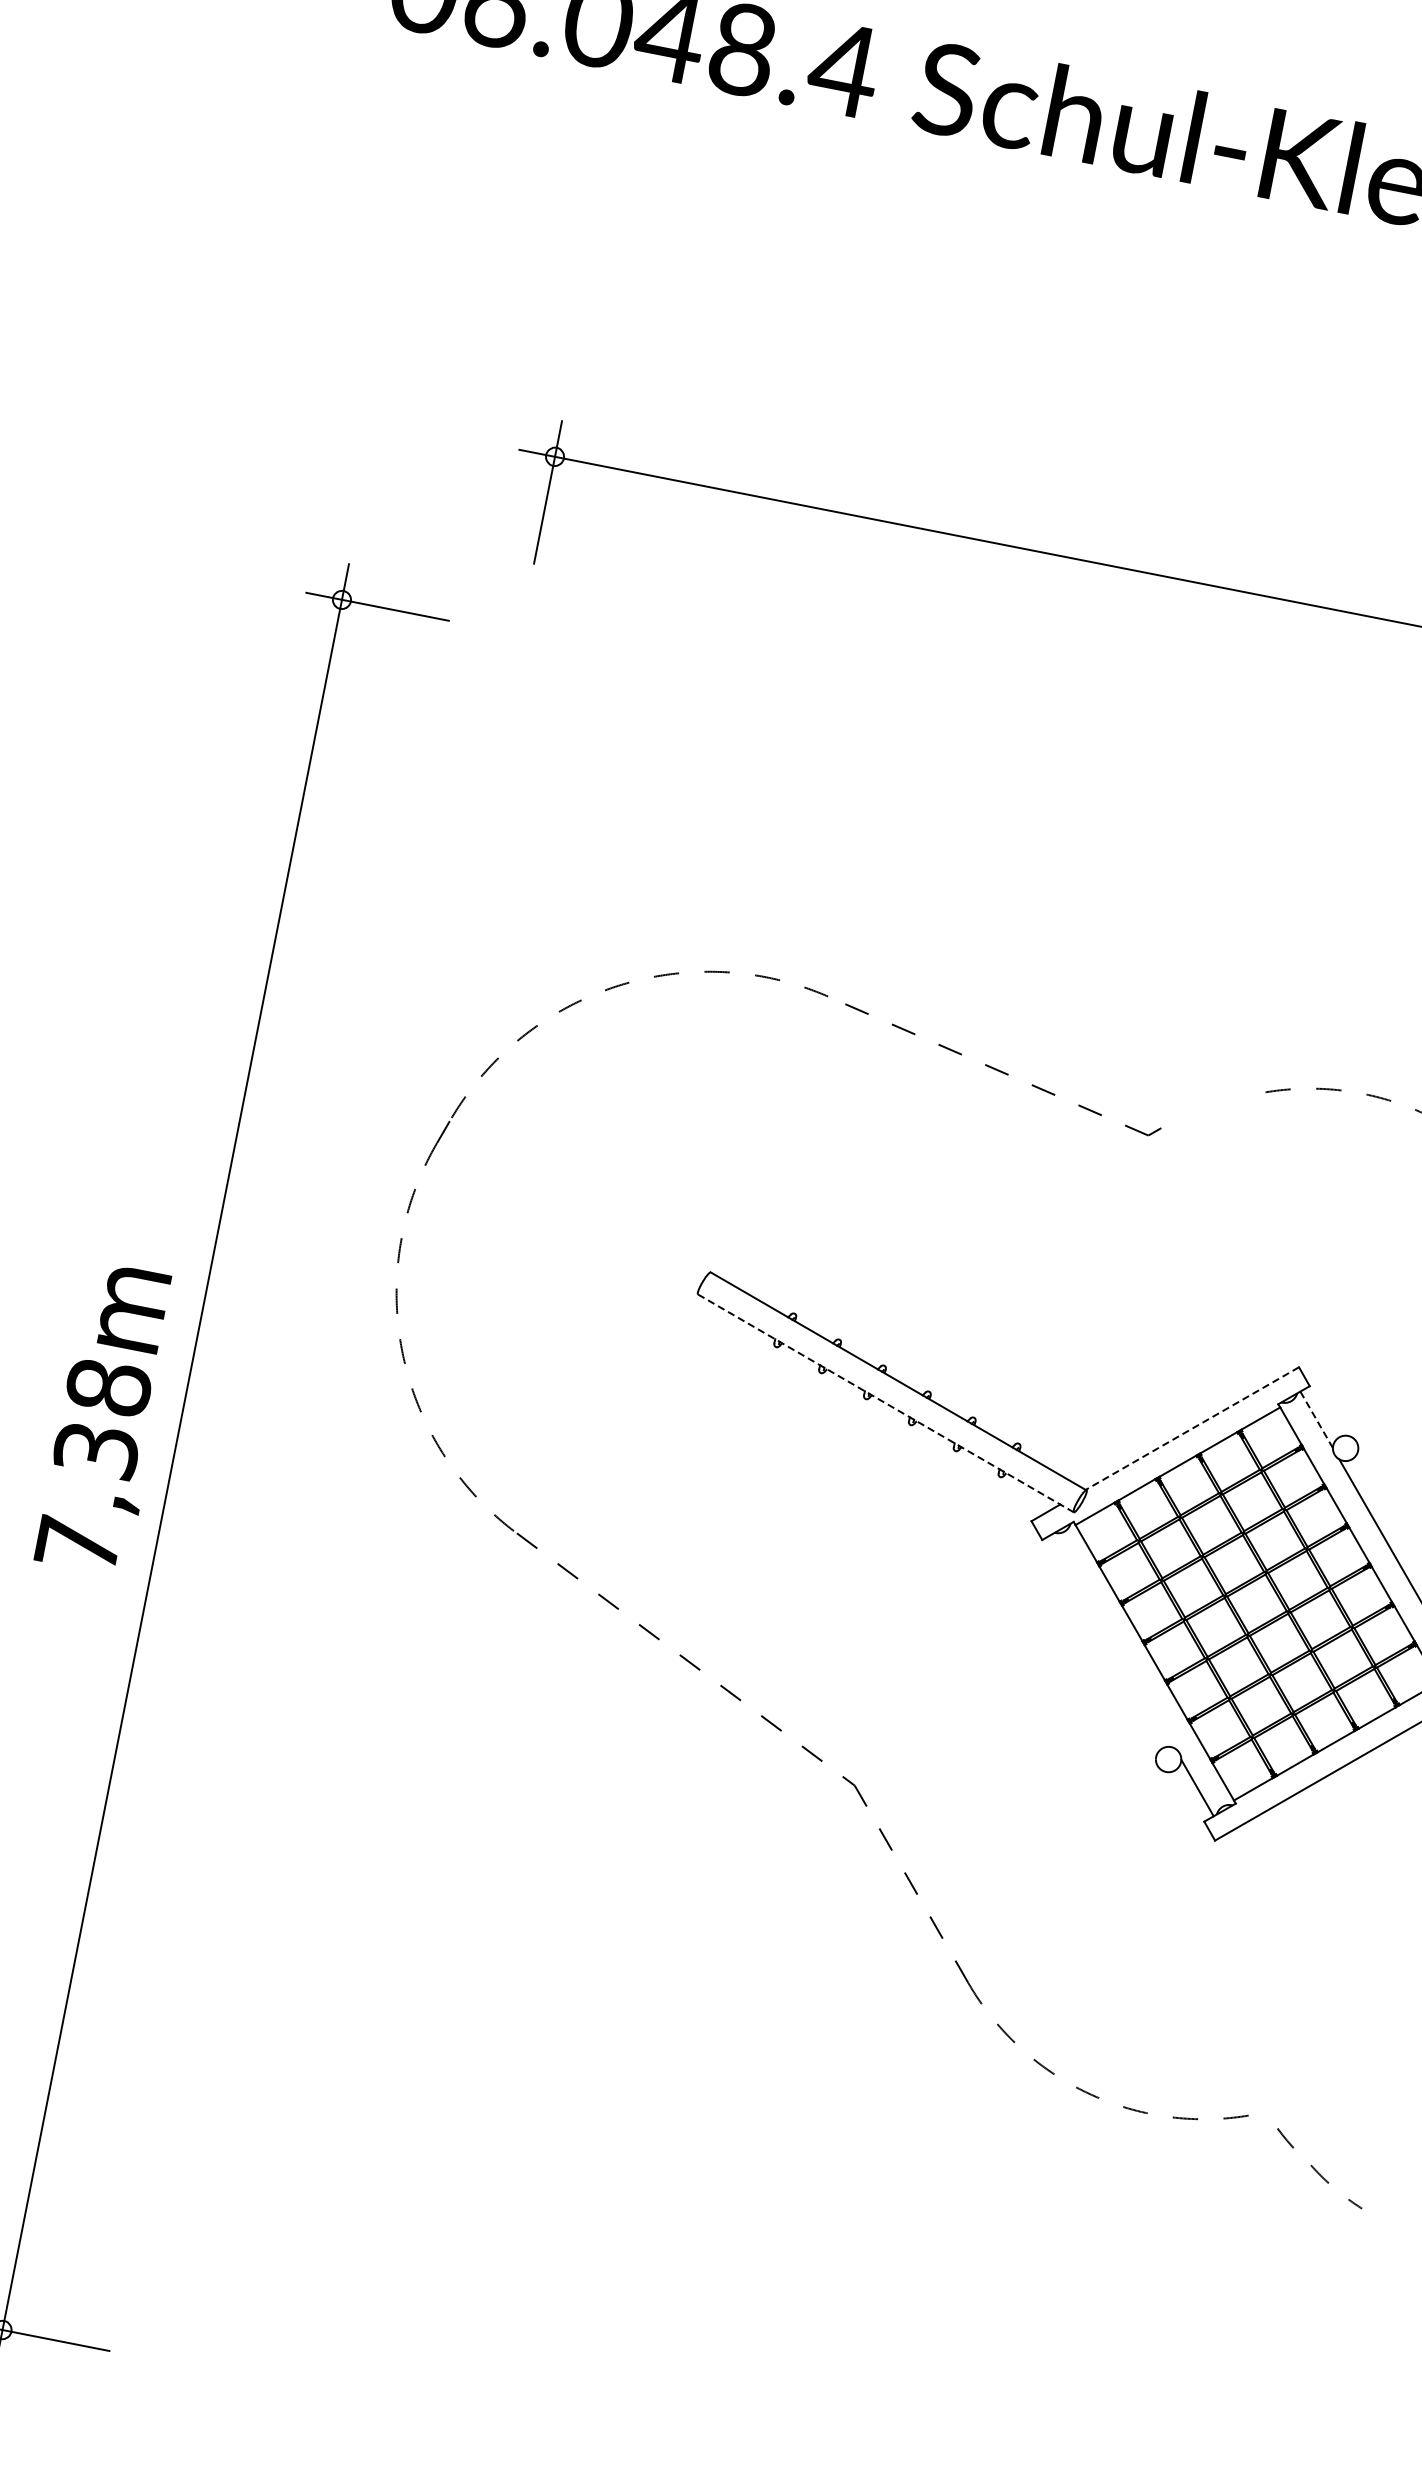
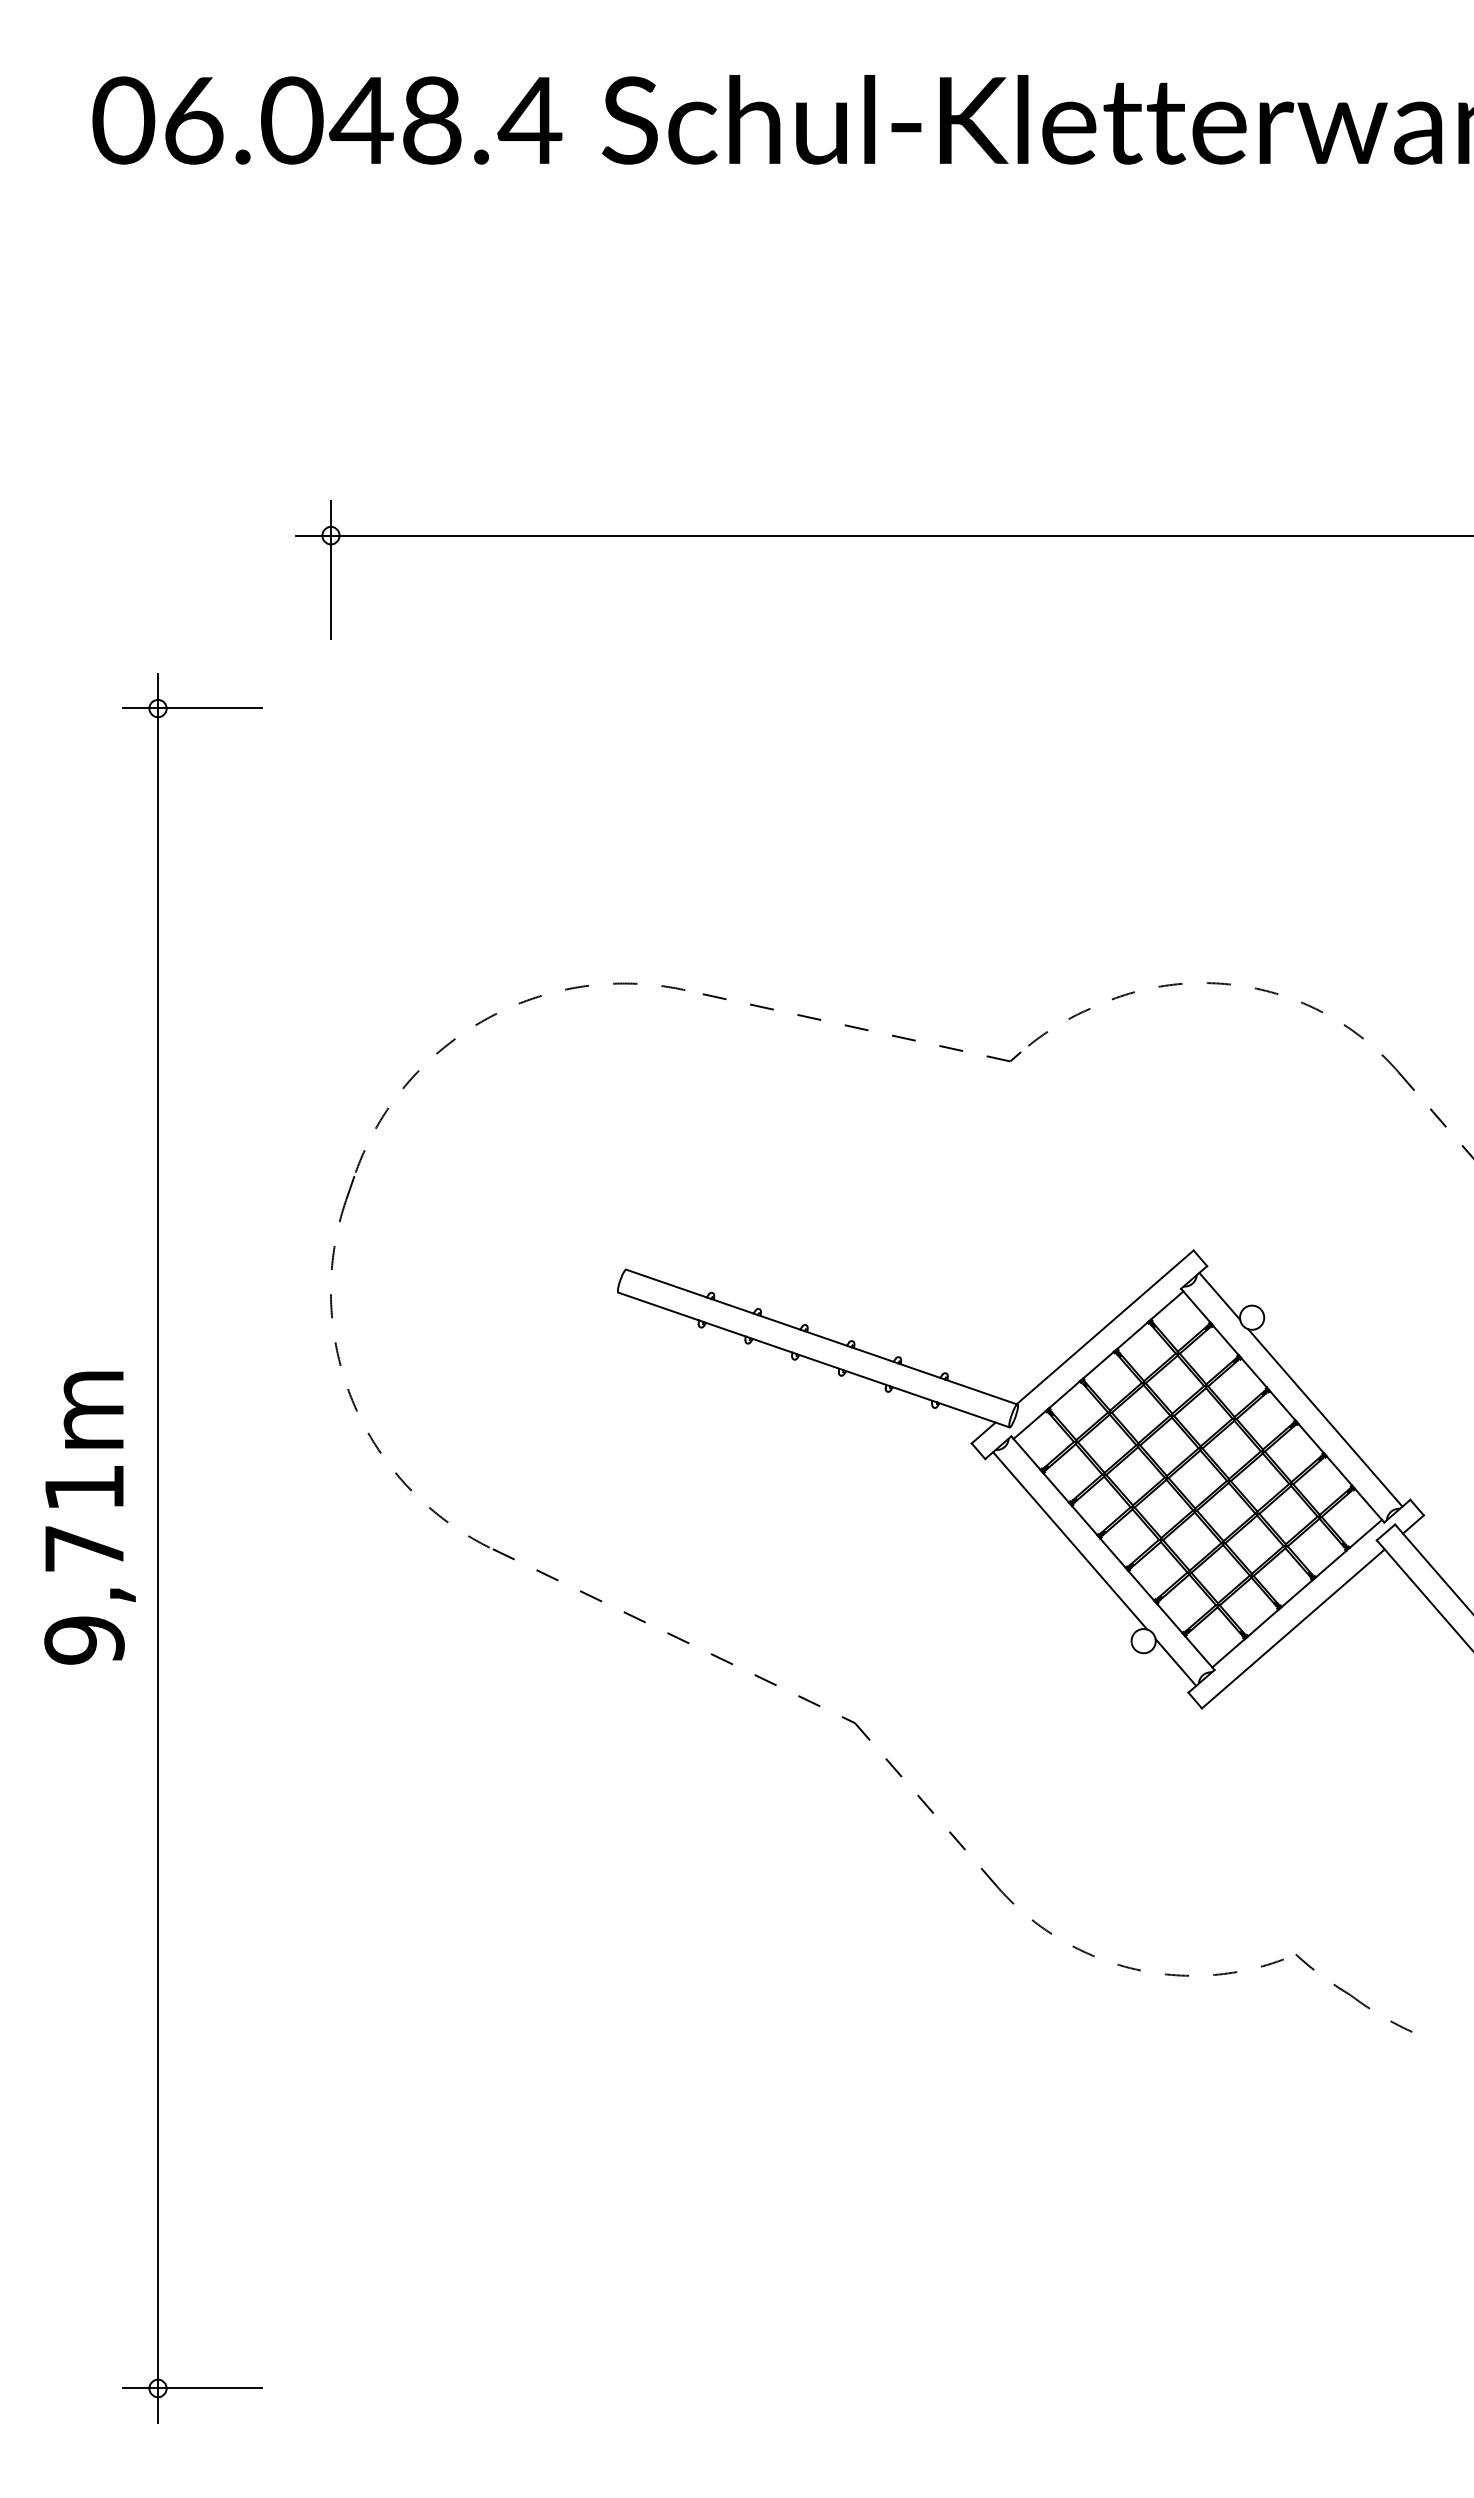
arc: (1216, 1104) -> (1068, 1019), added
line: (886, 1404) -> (814, 1360), dashed -> solid
line: (1316, 1419) -> (1219, 1296), dashed -> solid
line: (1191, 1428) -> (1104, 1327), dashed -> solid
text: (93, 1465) -> (84, 1563), 7,38m -> 9,71m
line: (1113, 1641) -> (1070, 1540), added
part: (1313, 2164) -> (1353, 1993), size x1.43

